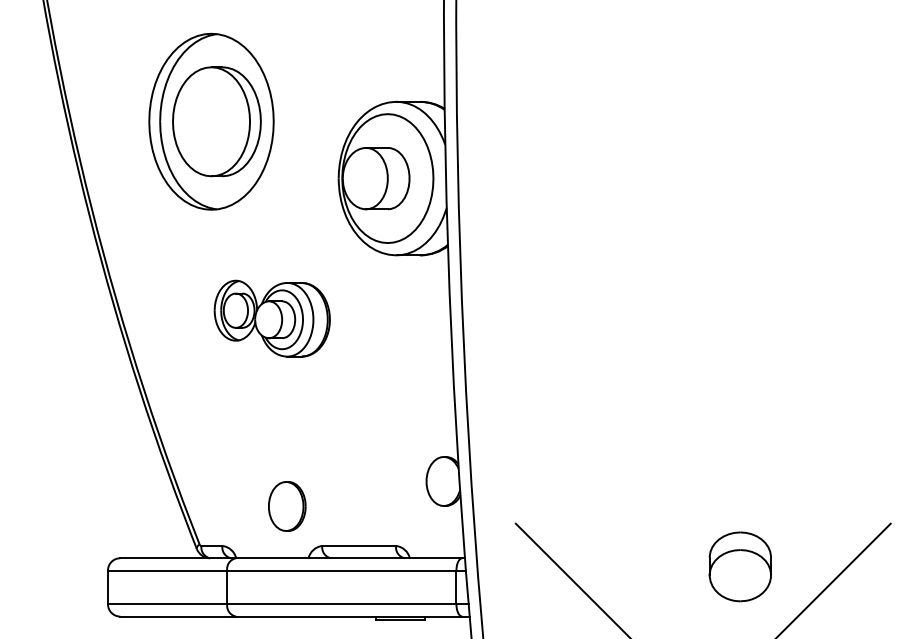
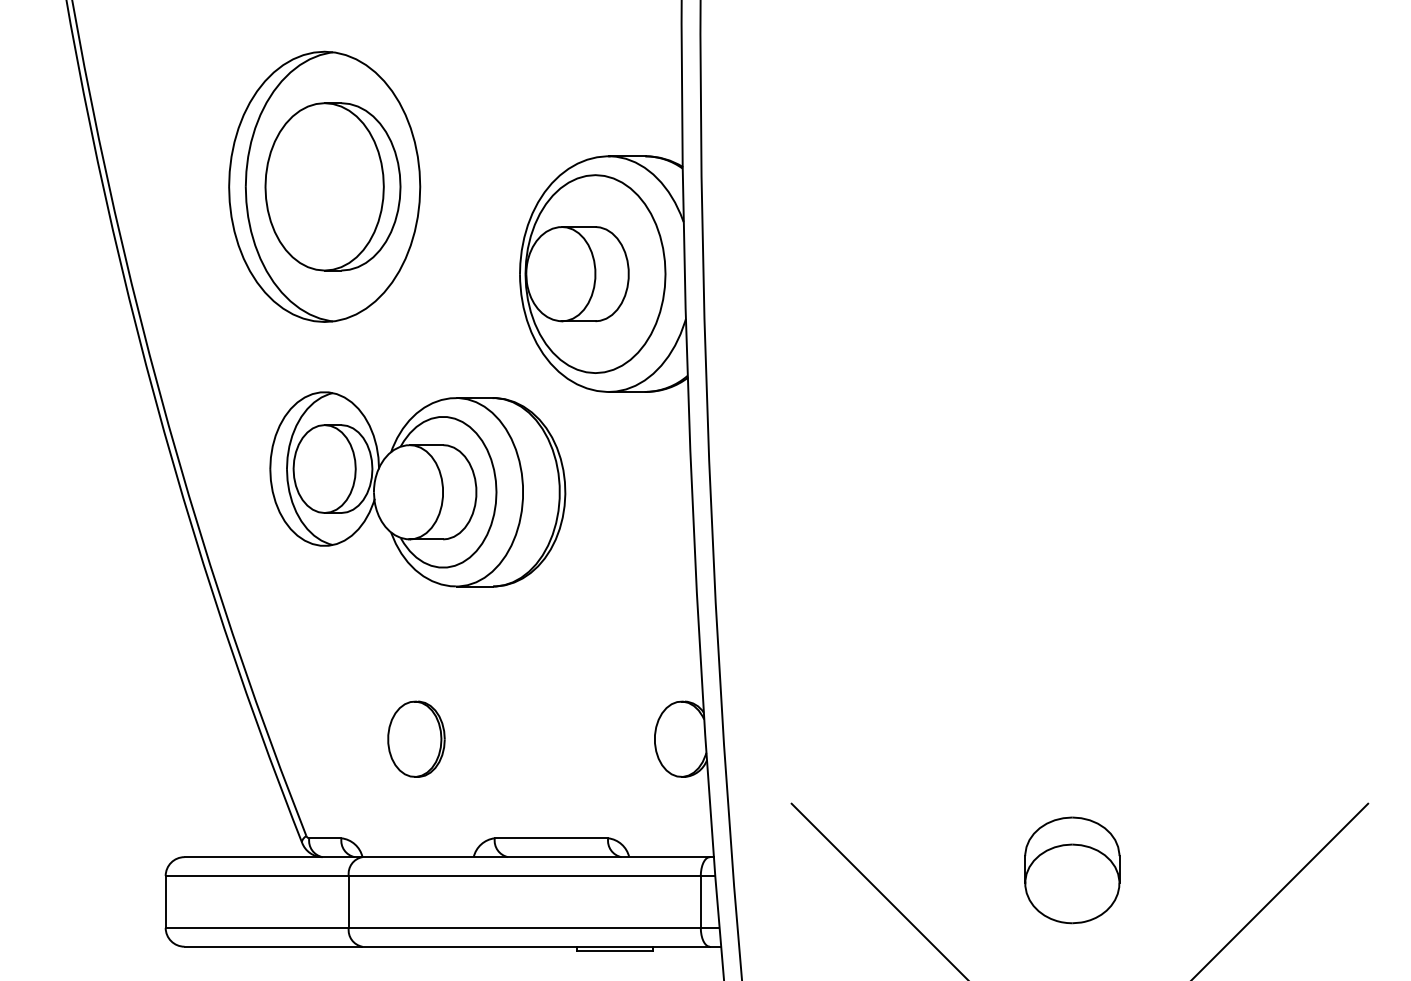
part: (272, 318) -> (418, 488), size x1.67
part: (287, 506) -> (416, 739), moved
part: (739, 566) -> (1070, 869), moved

